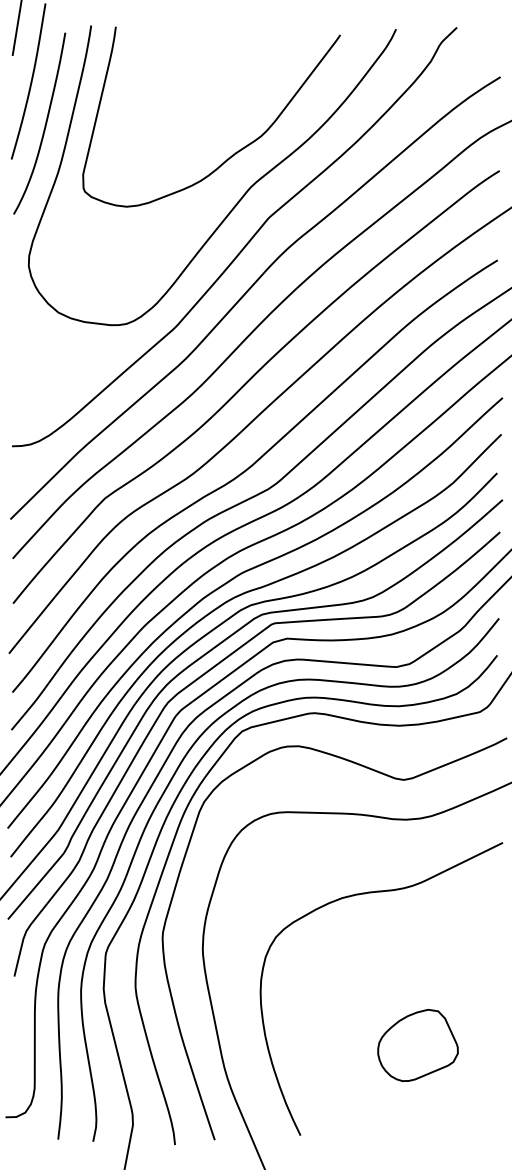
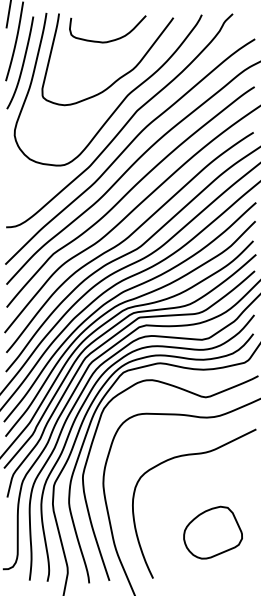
curve: (212, 79) -> (108, 40), added
part: (416, 1045) -> (212, 532), size x1.43

